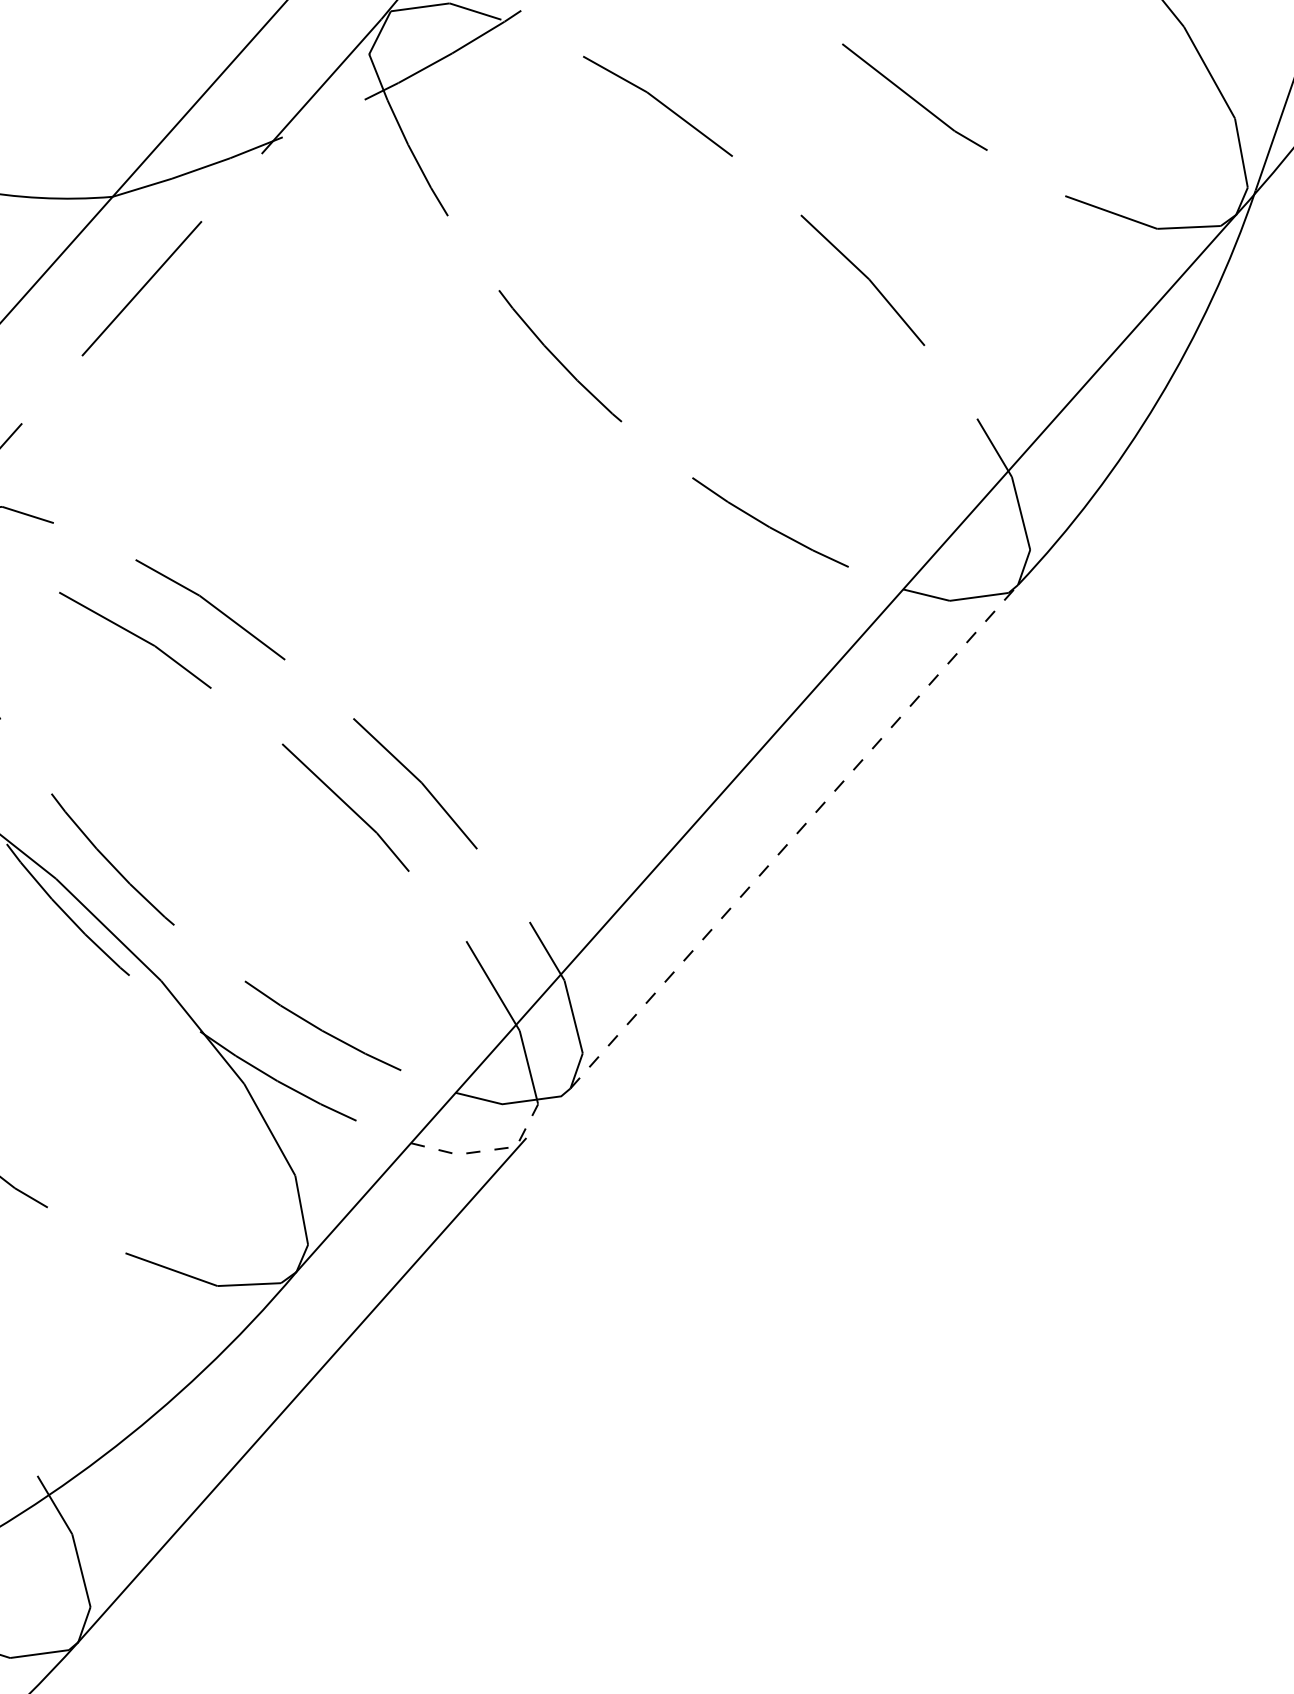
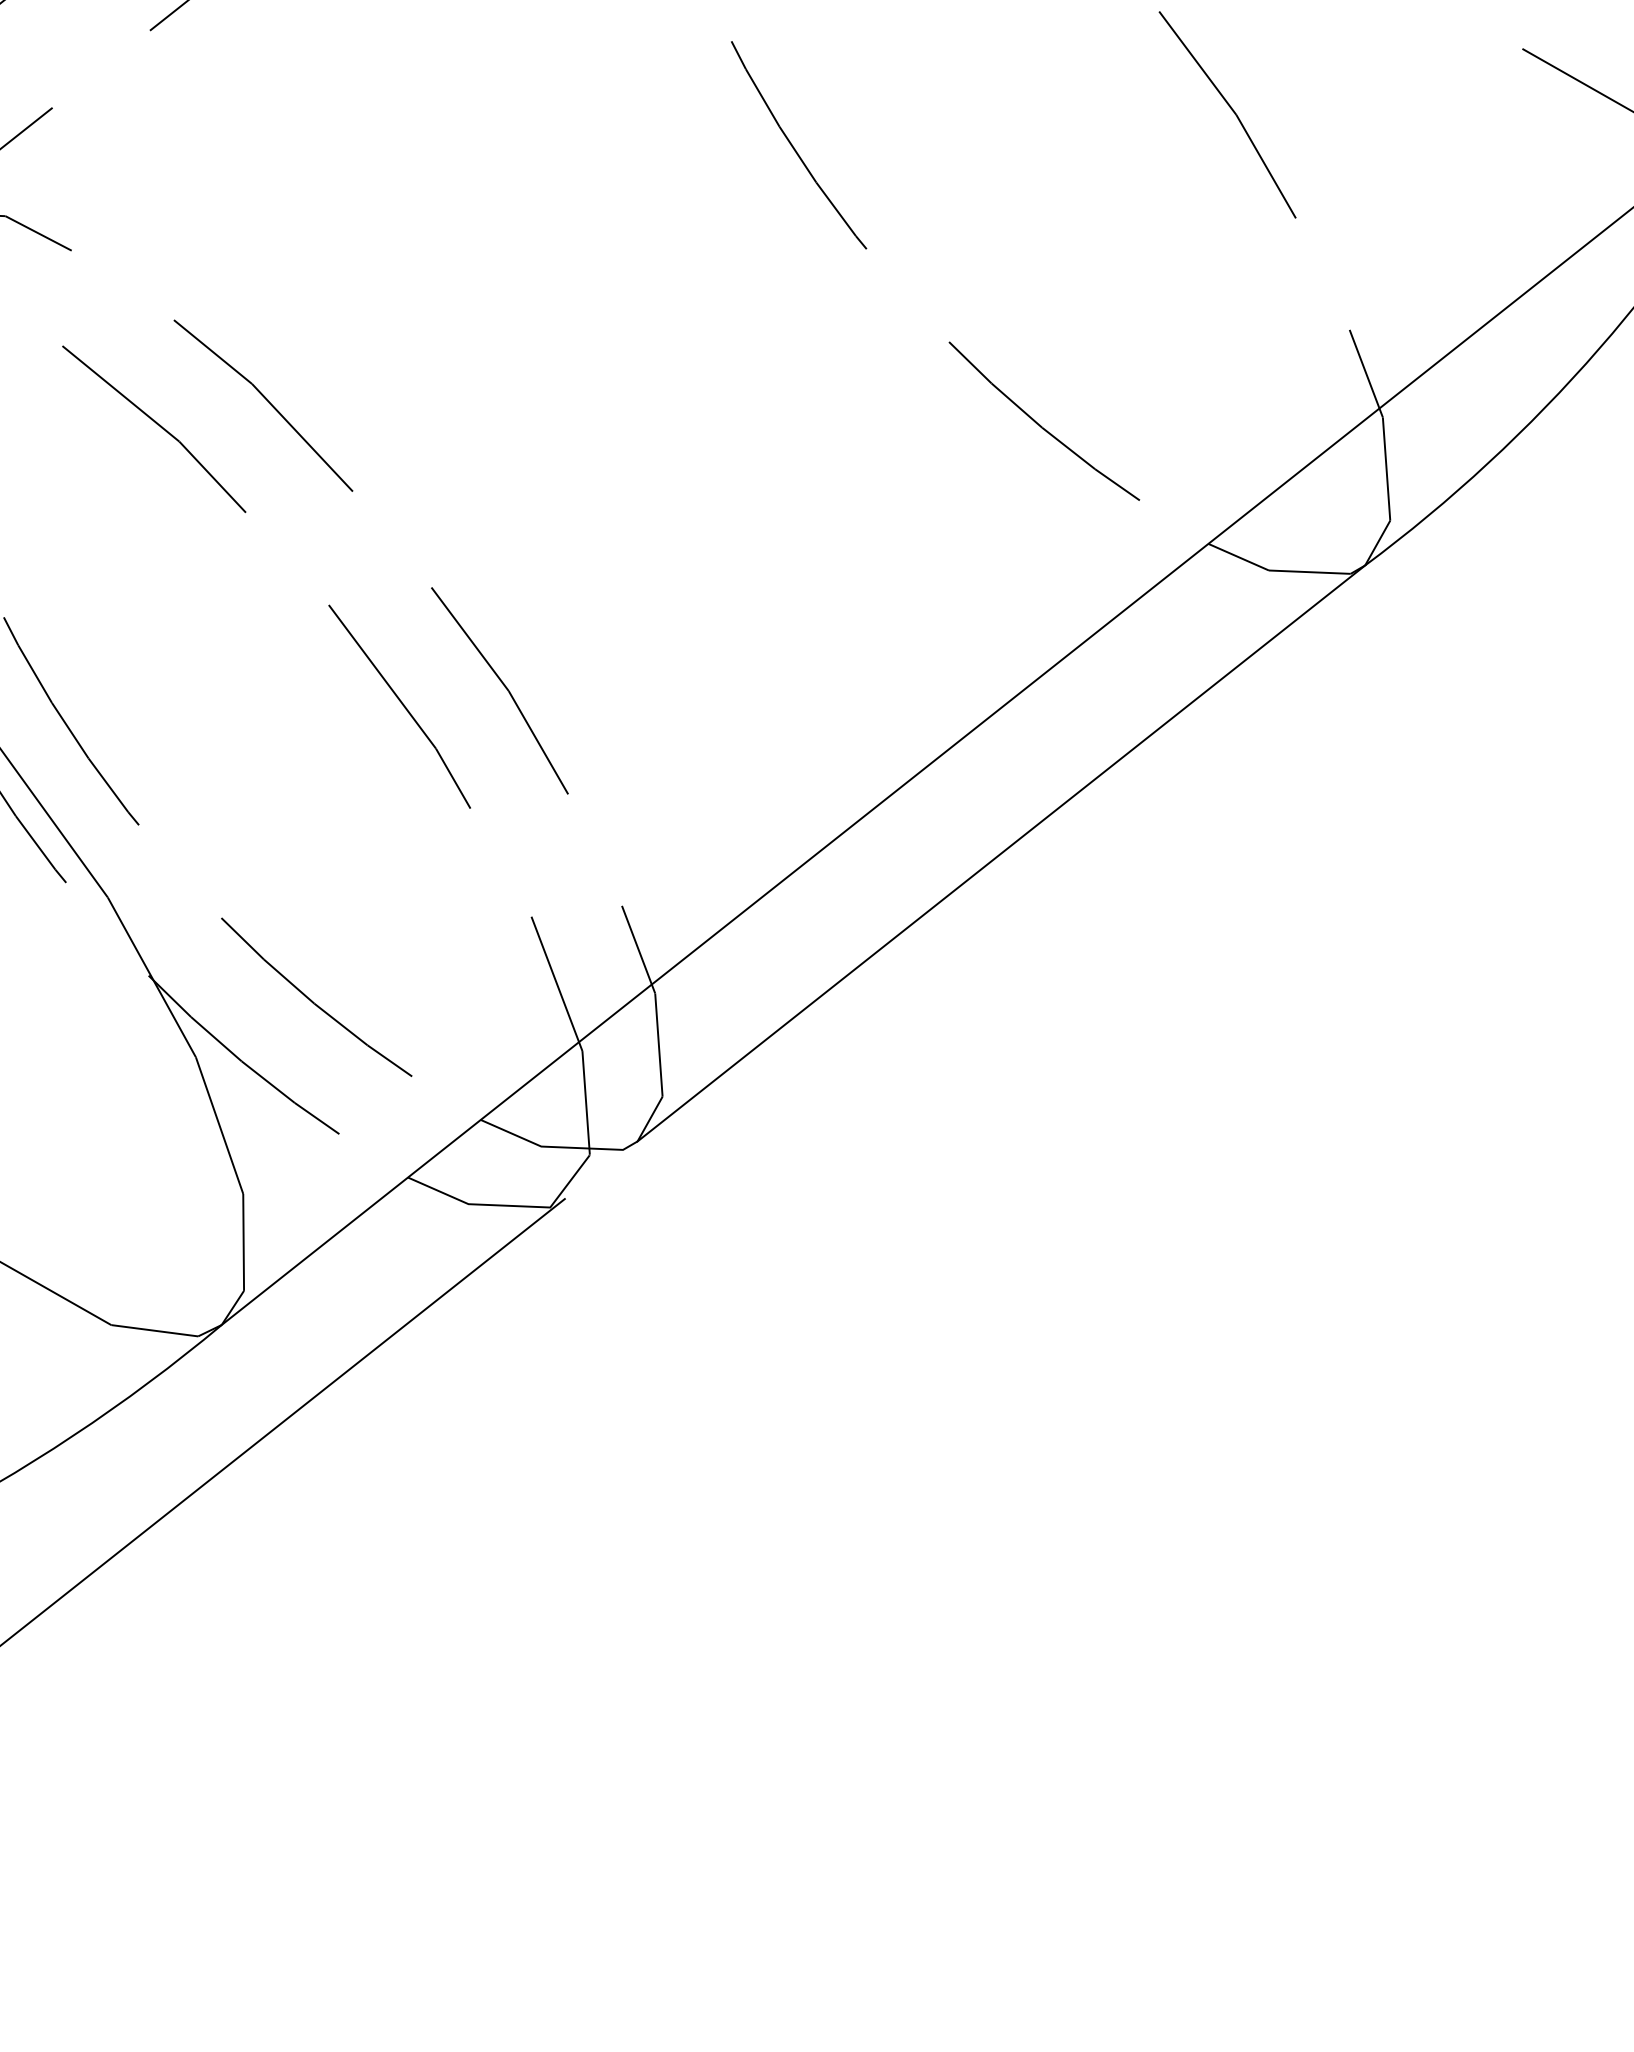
line: (794, 836) -> (1001, 853), dashed -> solid
line: (487, 1150) -> (510, 1205), dashed -> solid

